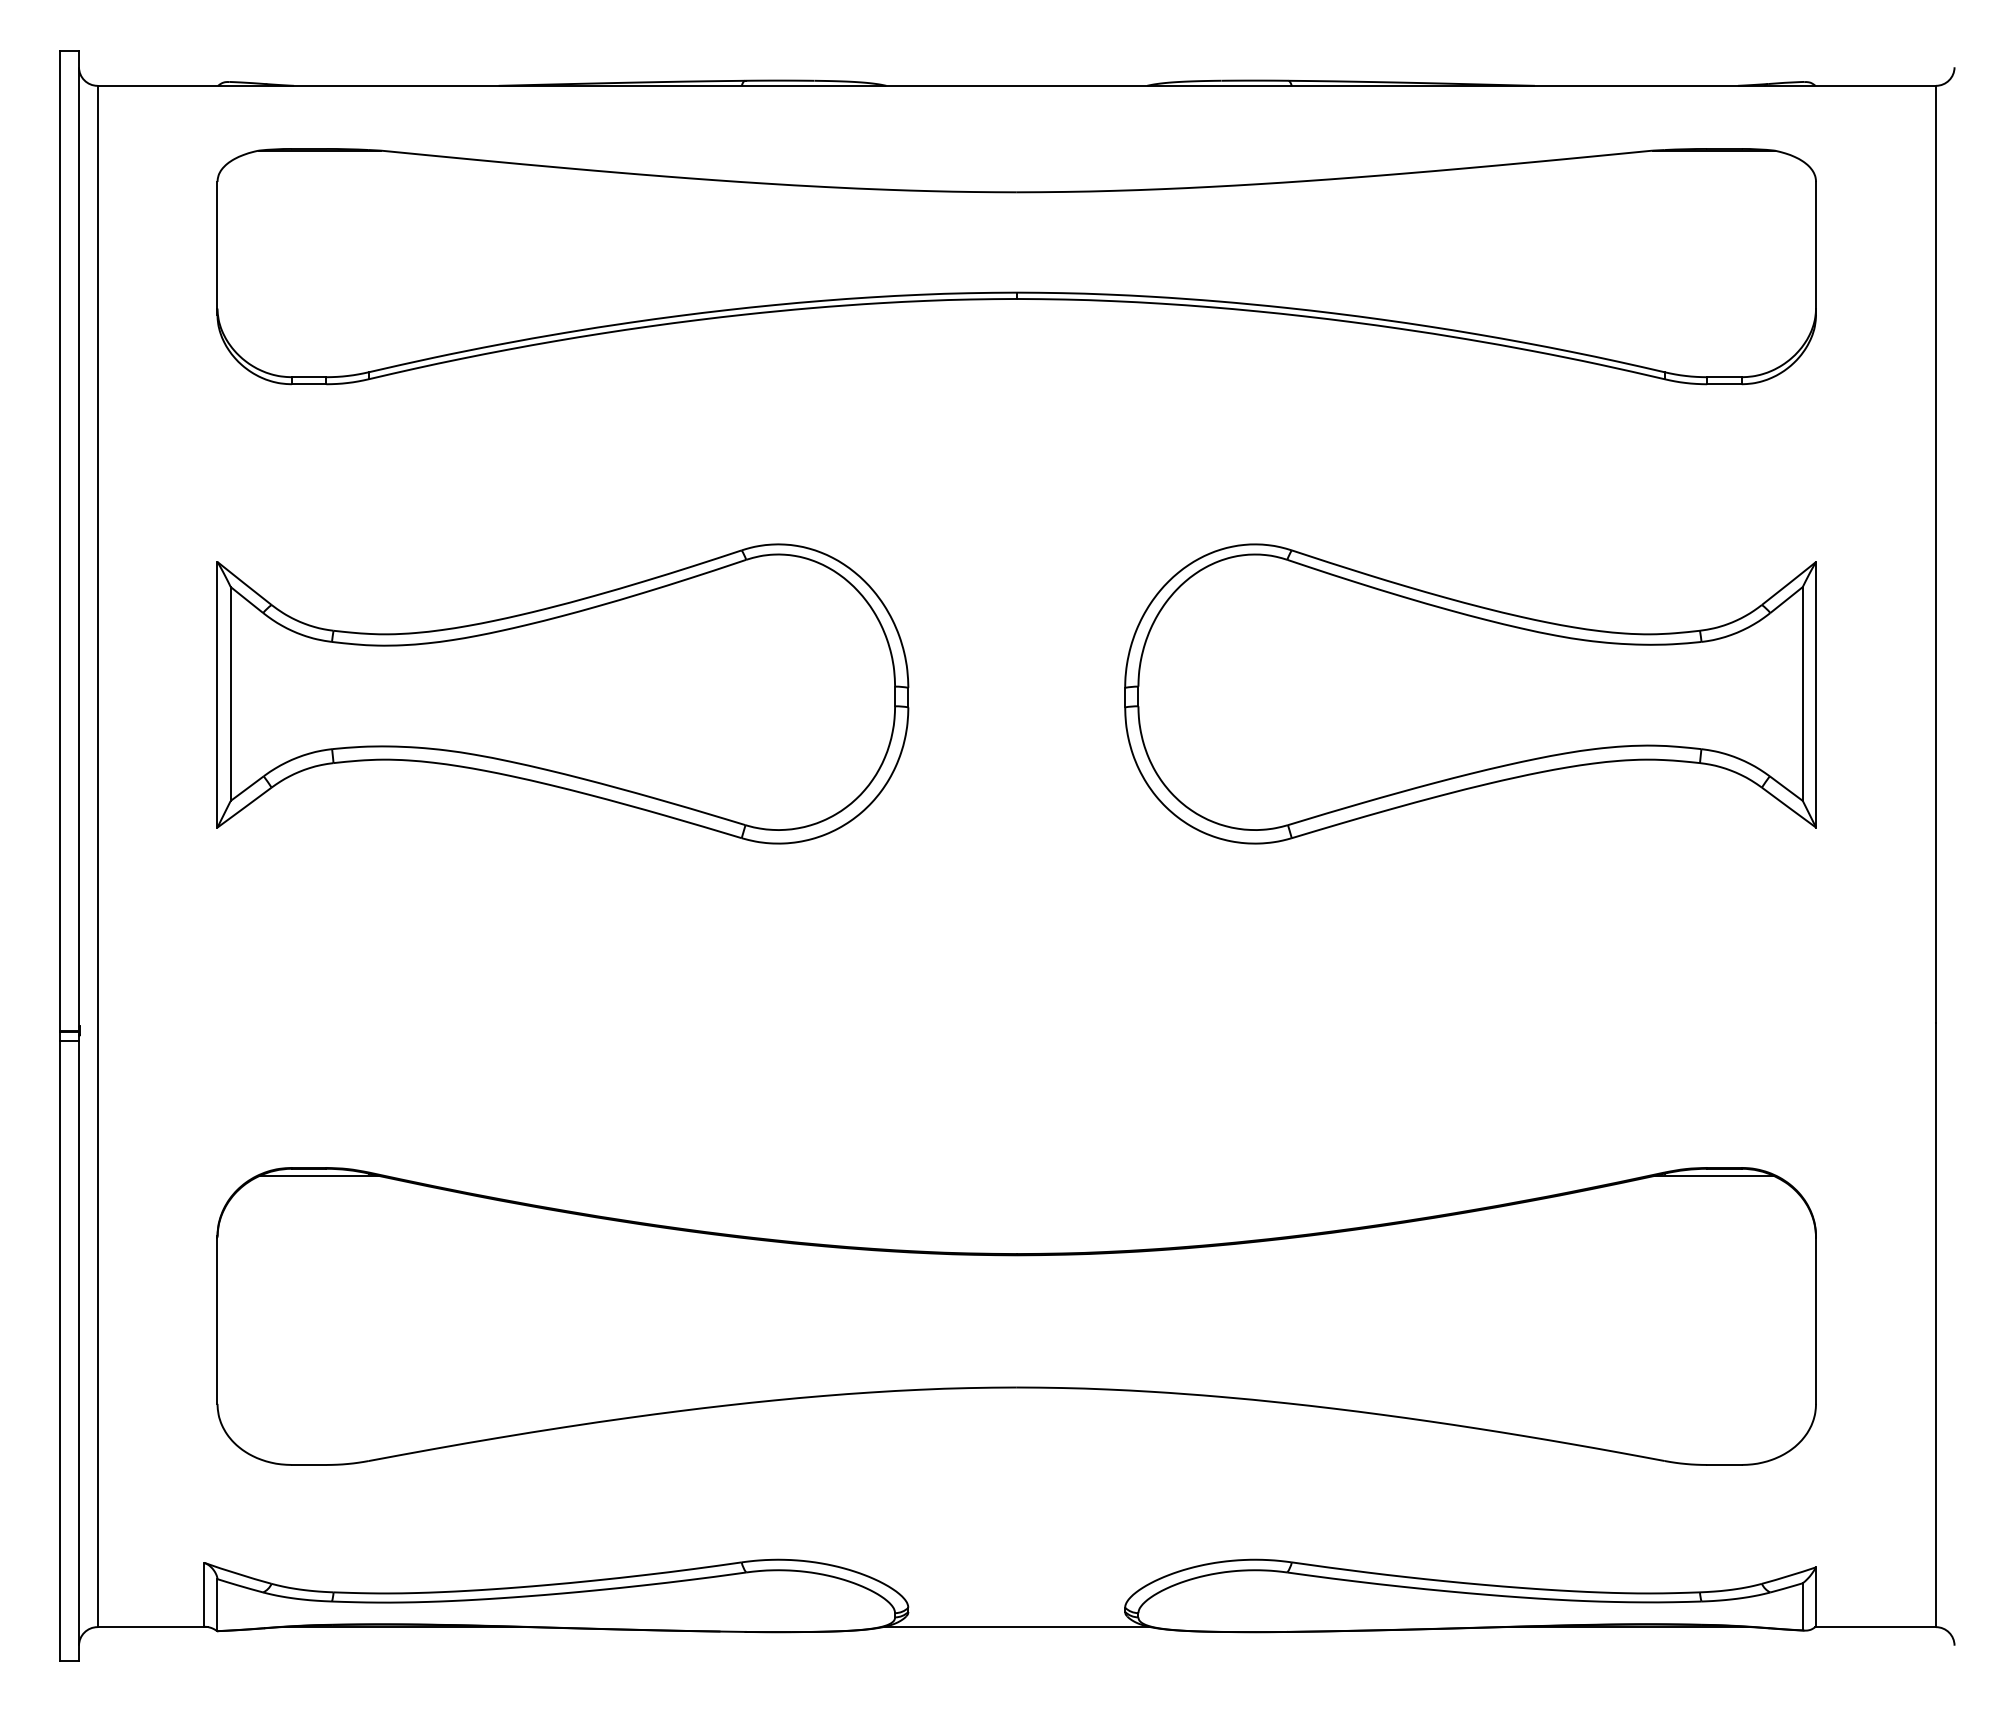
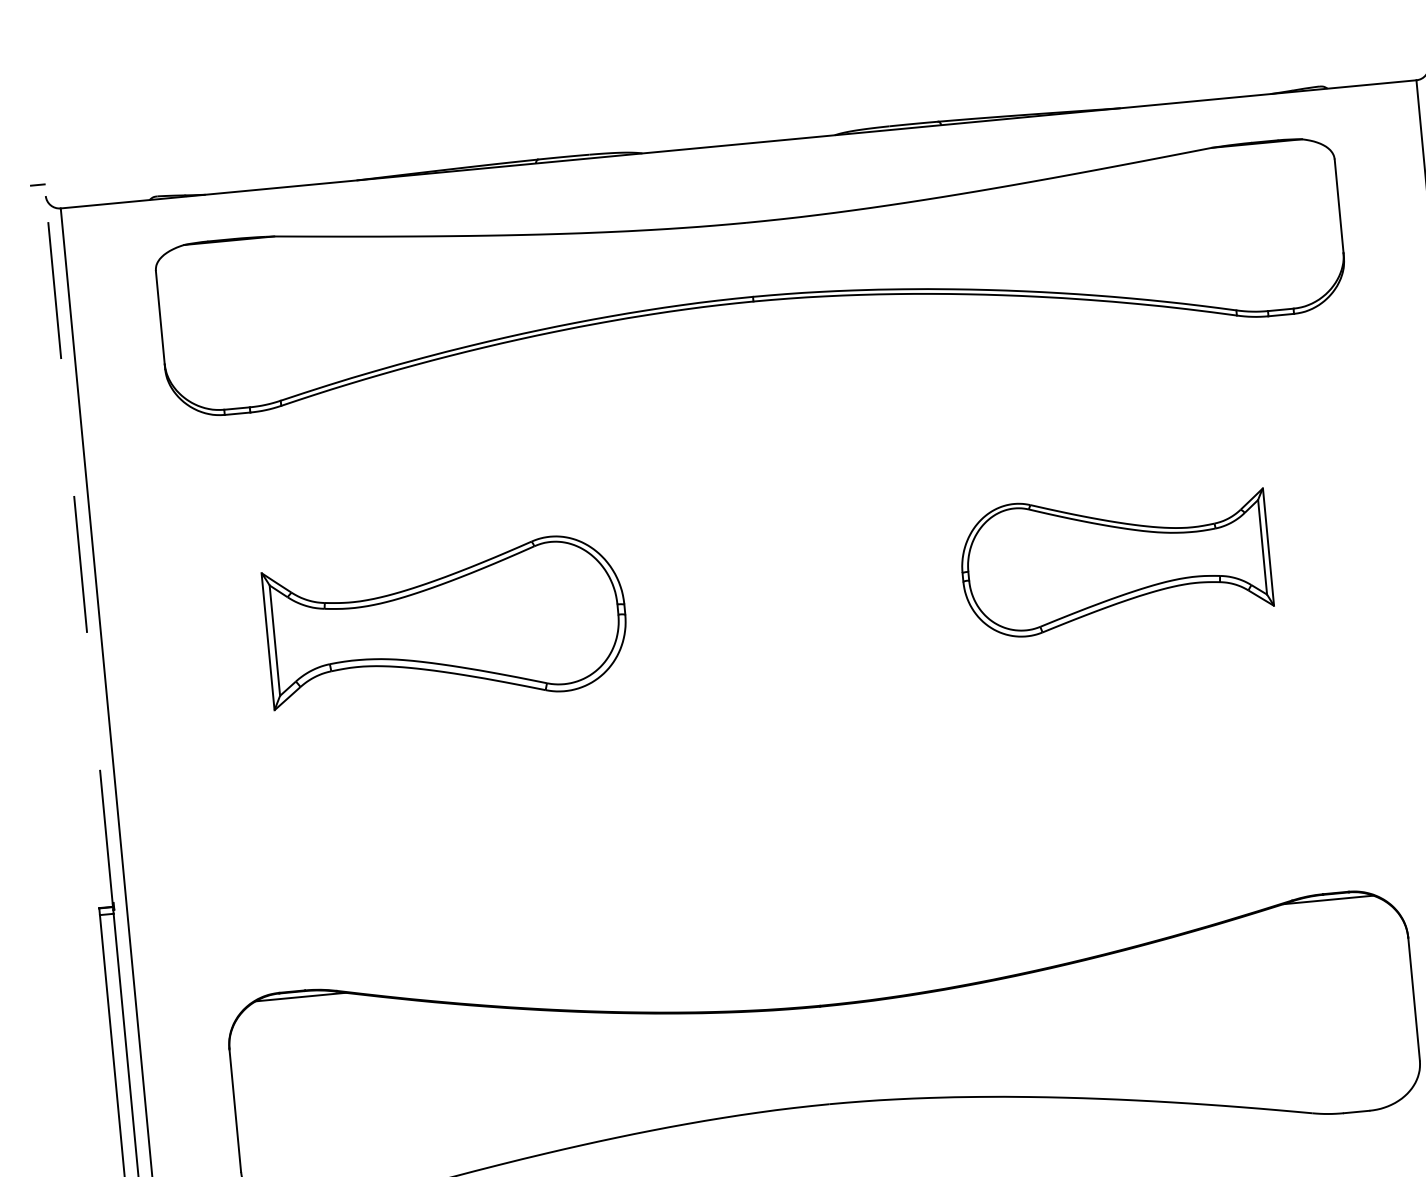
line: (60, 541) -> (65, 547), removed
line: (79, 541) -> (79, 545), solid -> dashed
part: (562, 693) -> (445, 624), size x0.7
part: (1470, 693) -> (1115, 560), size x0.6

